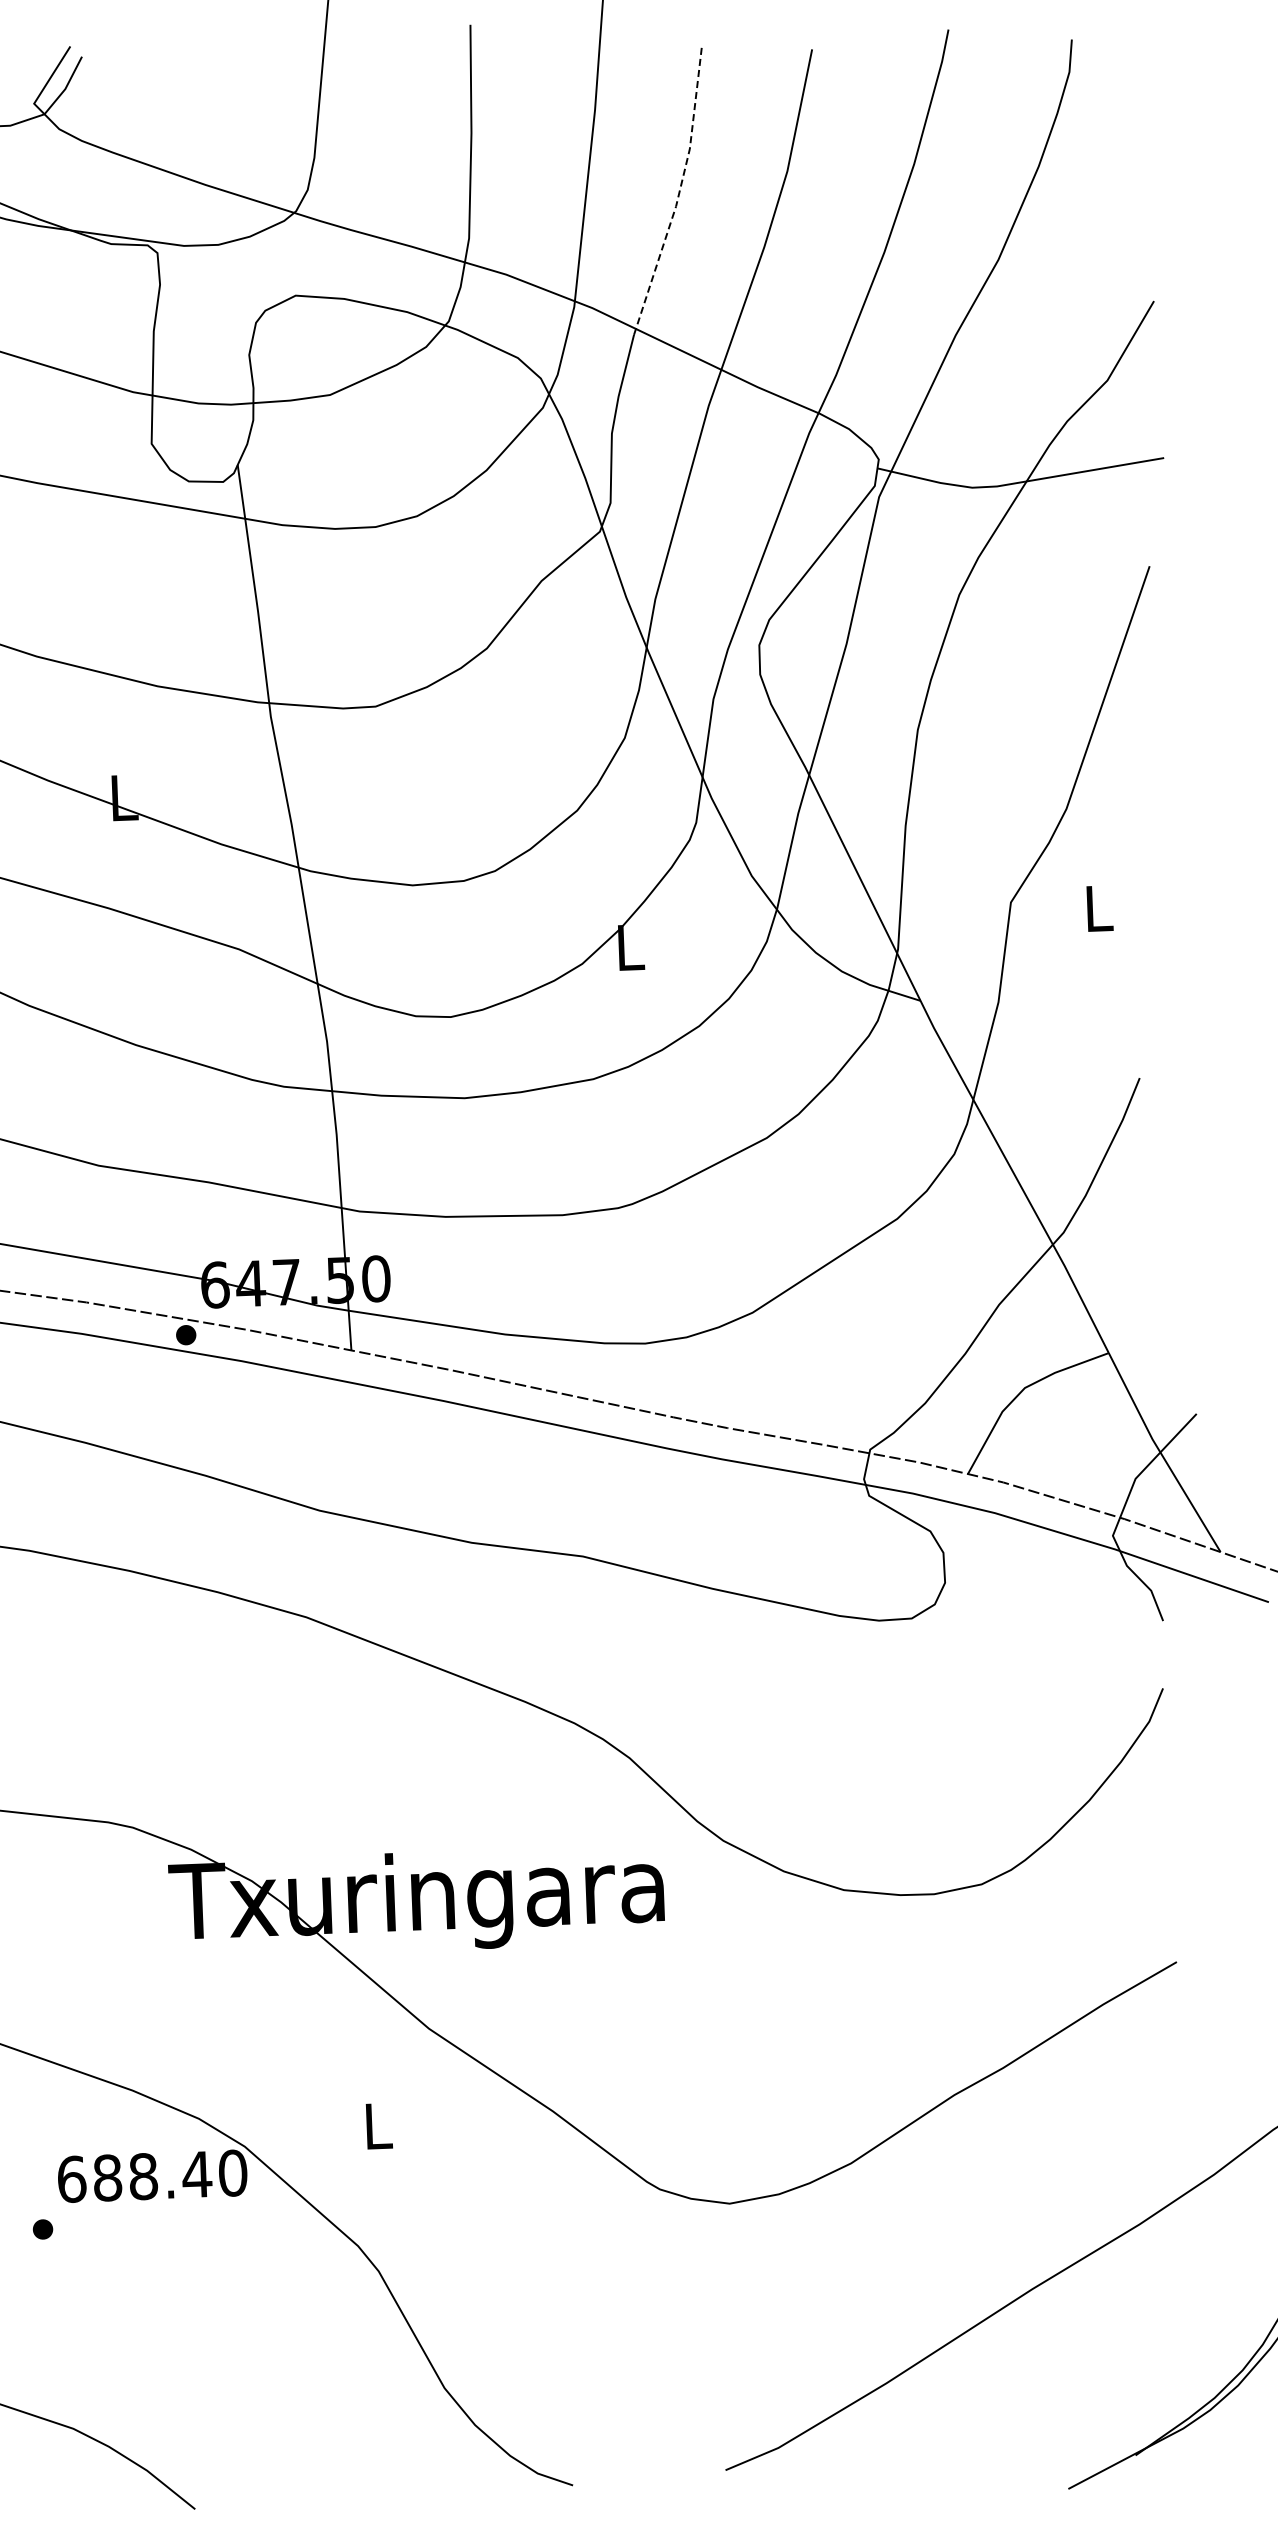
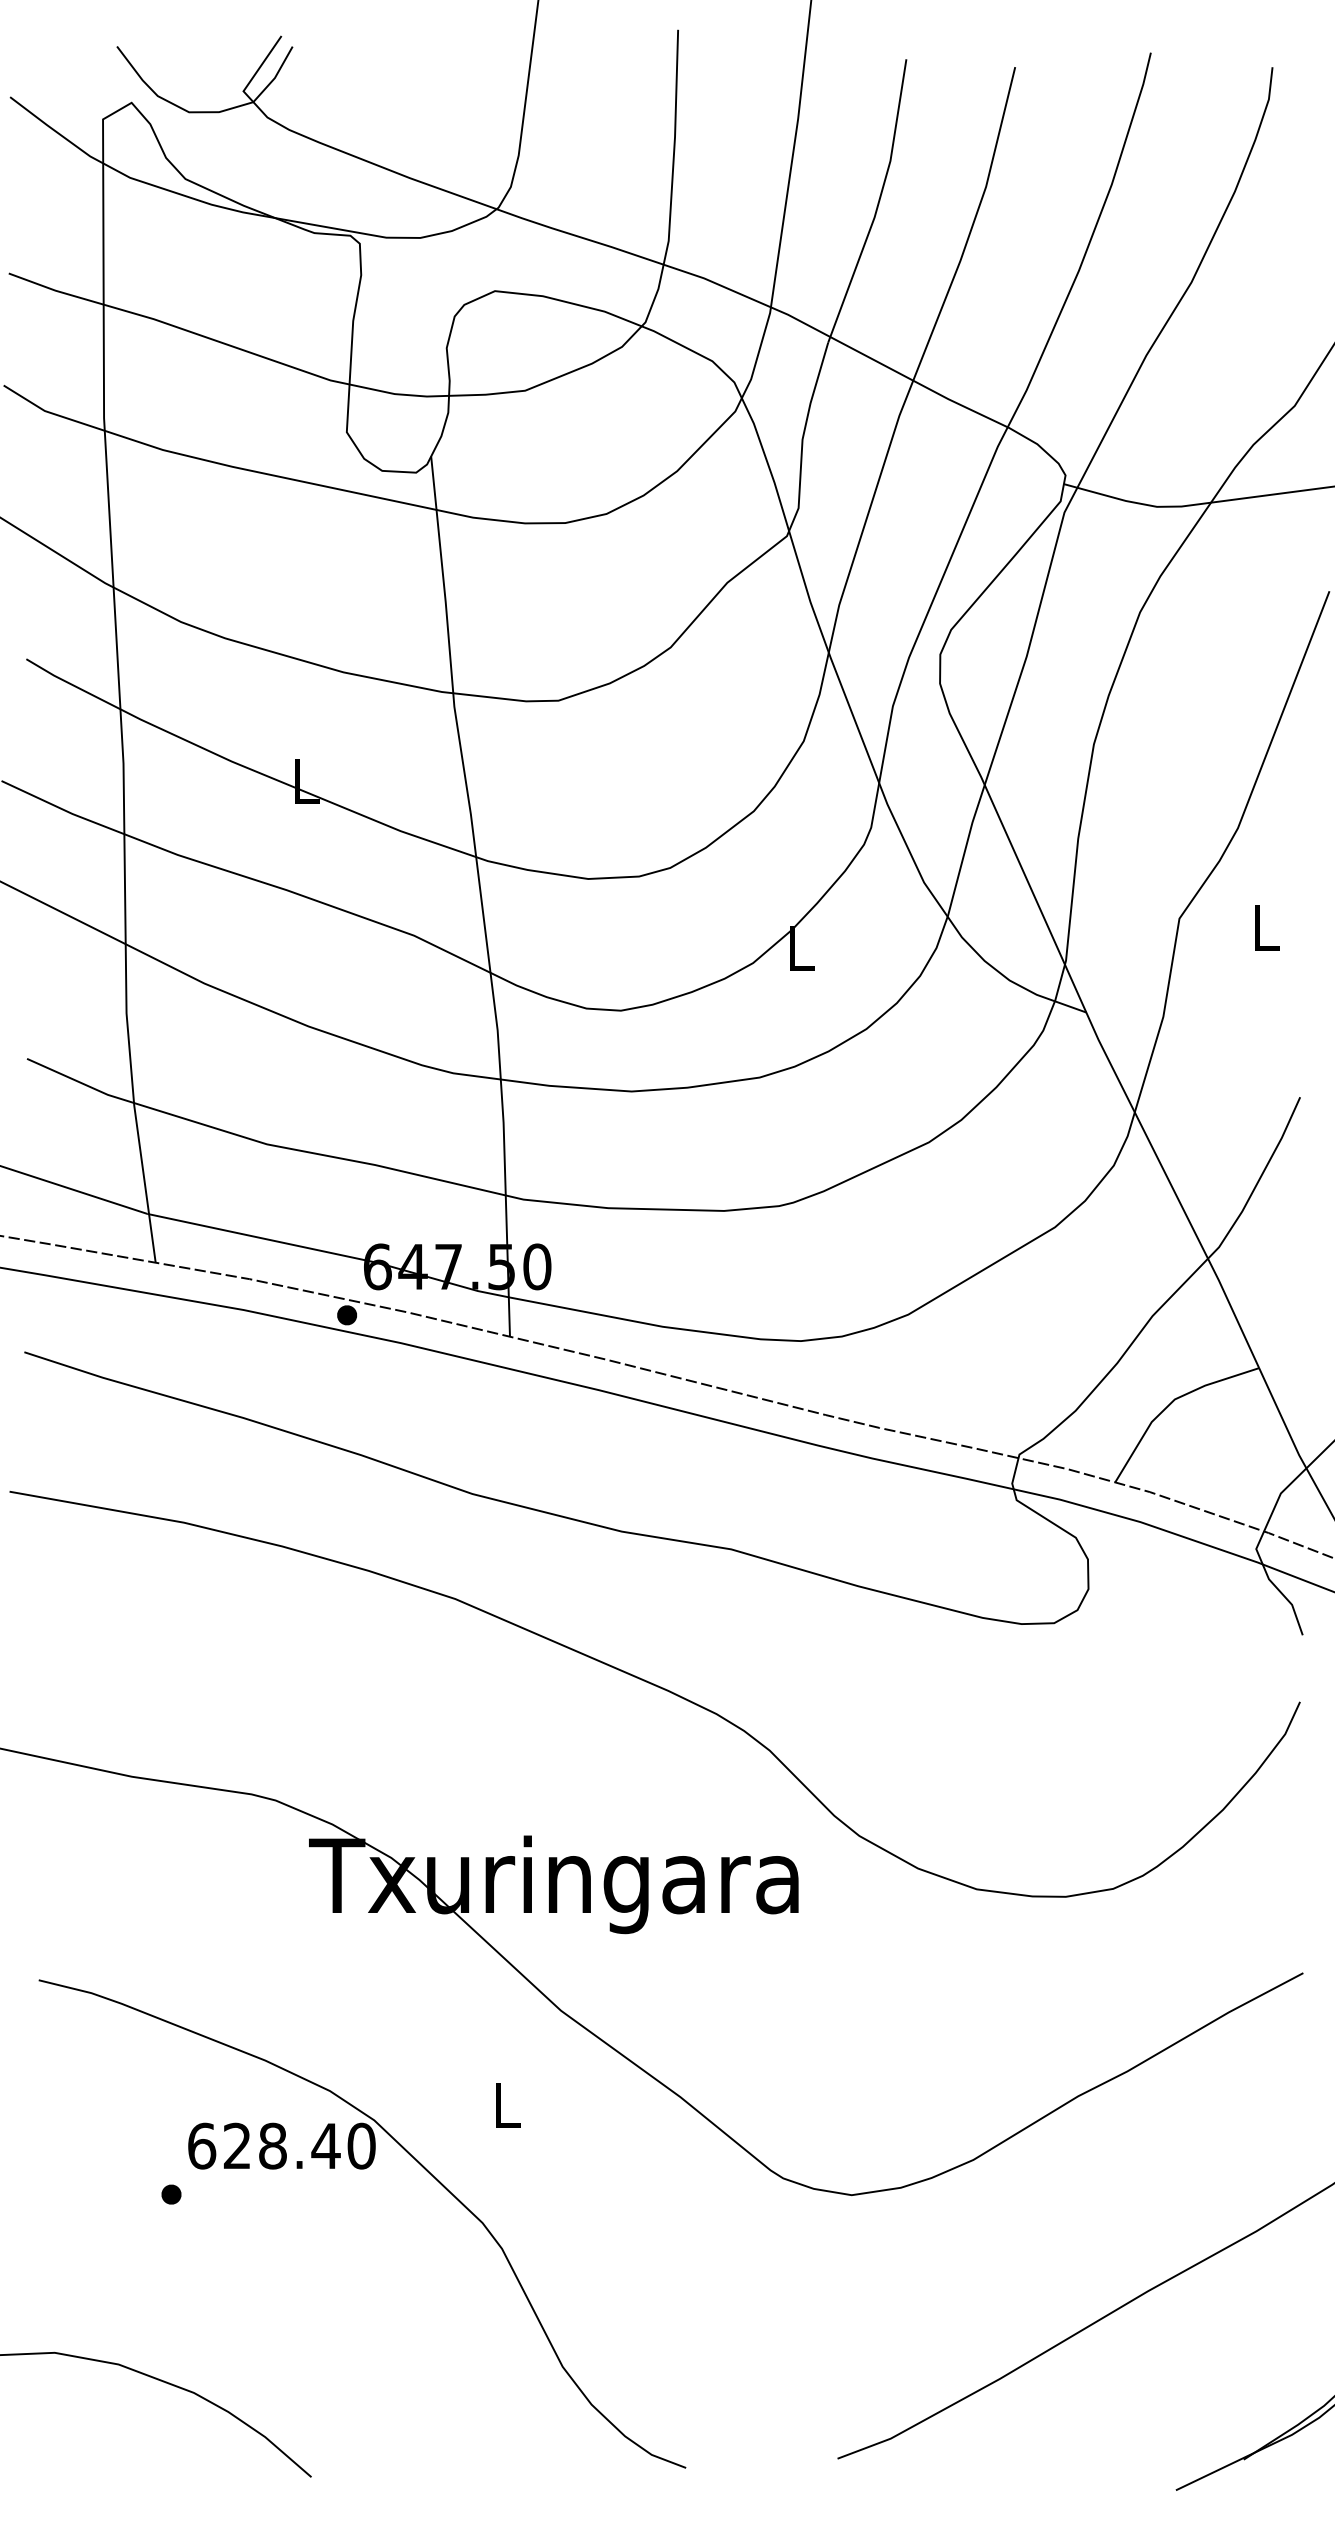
line: (679, 193) -> (878, 204), dashed -> solid
text: (107, 2177) -> (237, 2145), 688.40 -> 628.40

